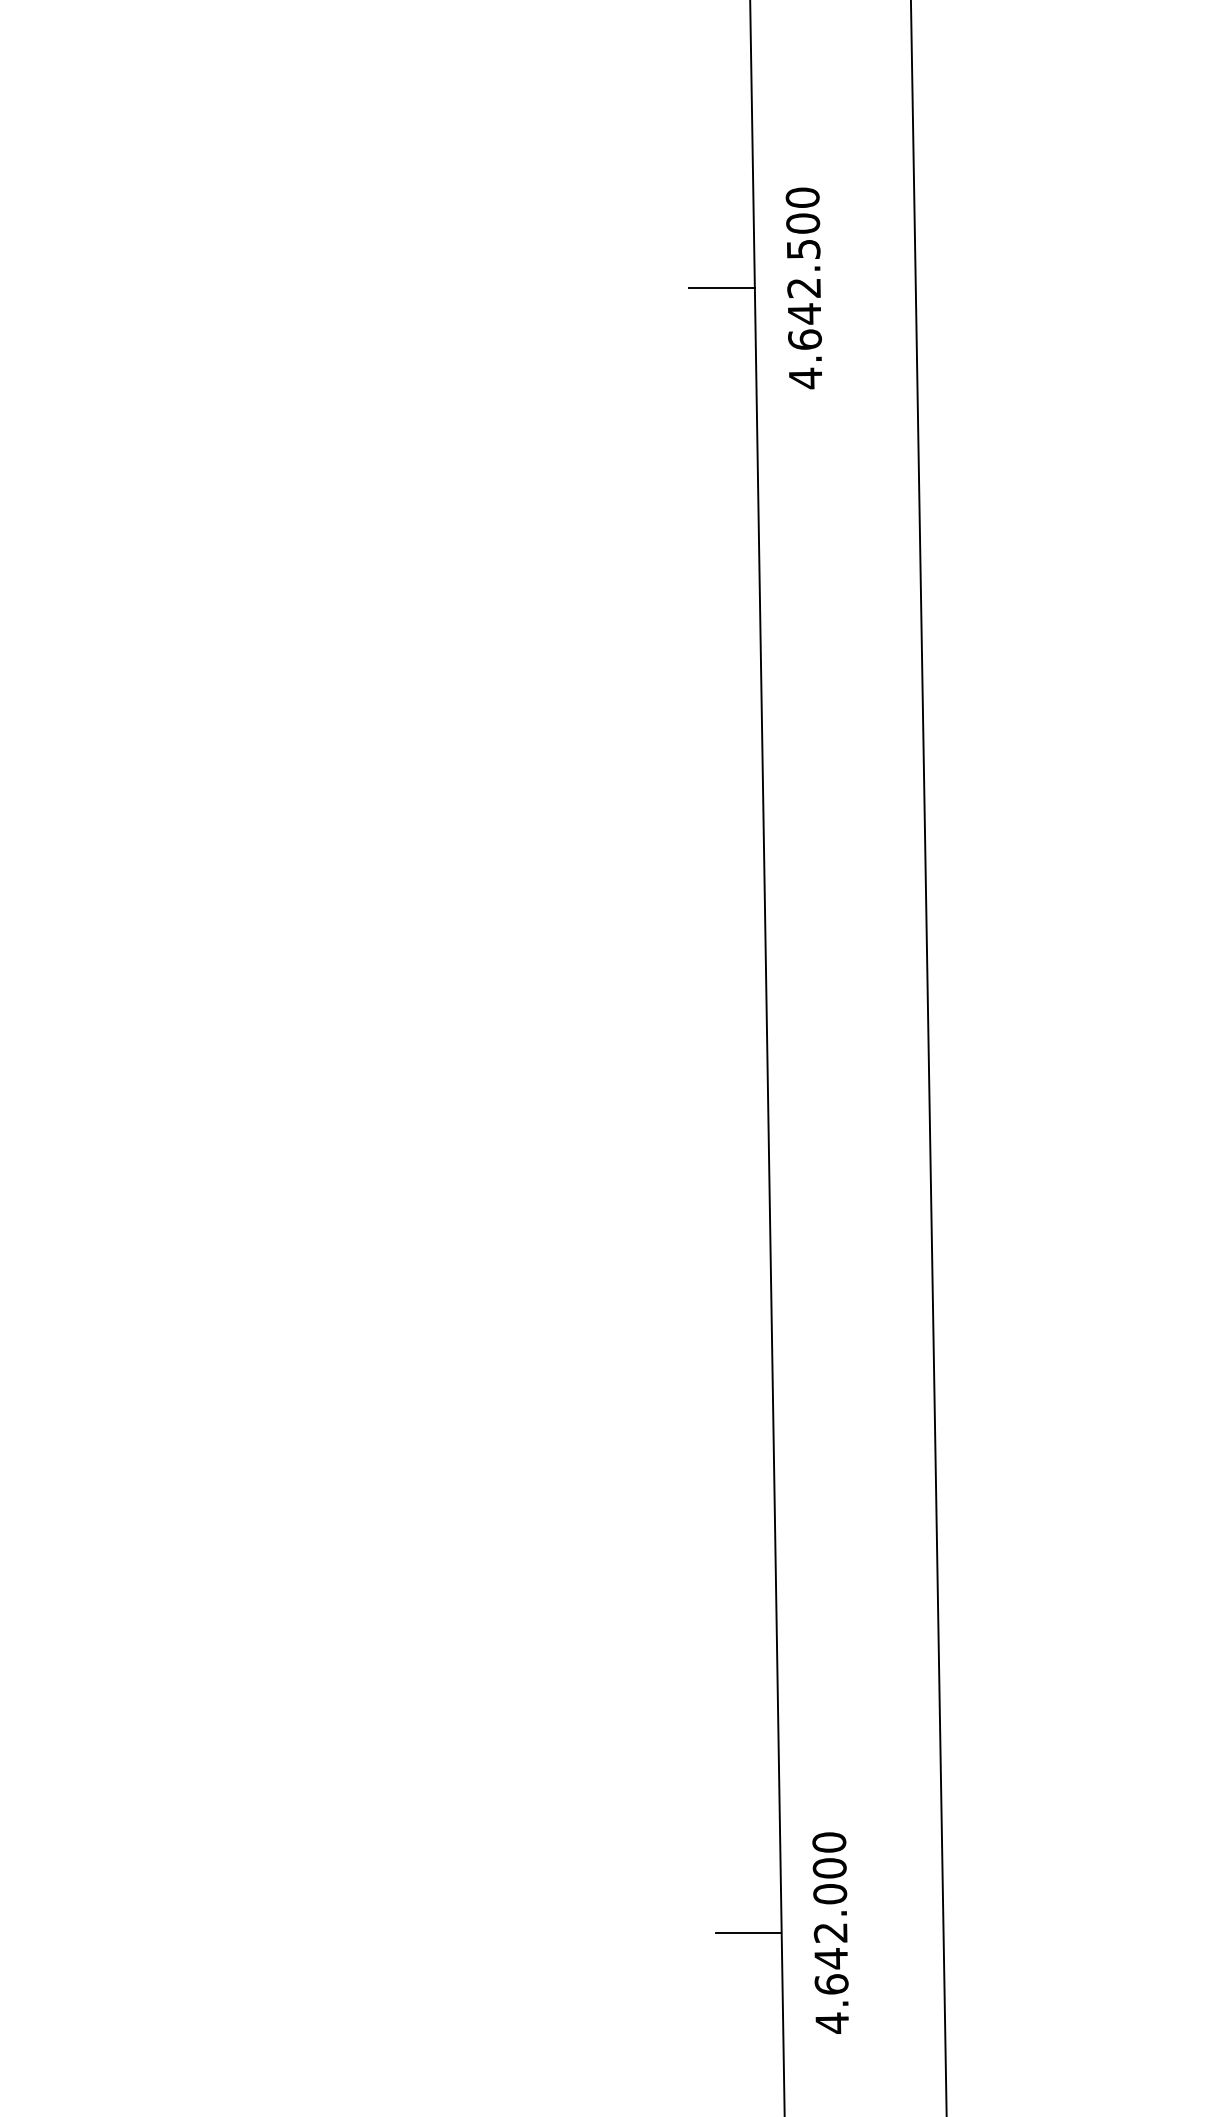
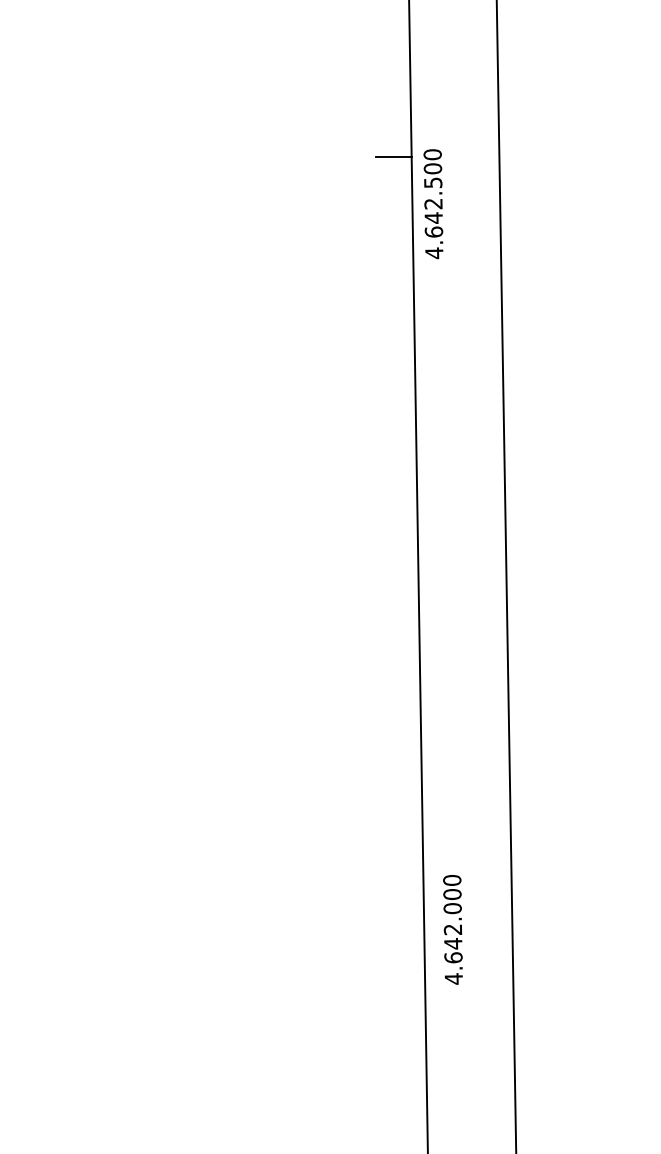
text: (804, 289) -> (433, 204), moved
line: (749, 1932) -> (408, 1053), removed
text: (829, 1932) -> (452, 929), moved

